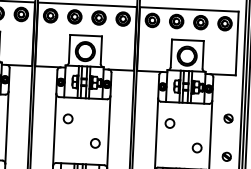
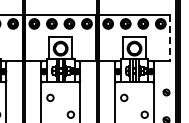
line: (237, 44) -> (170, 38), solid -> dashed

